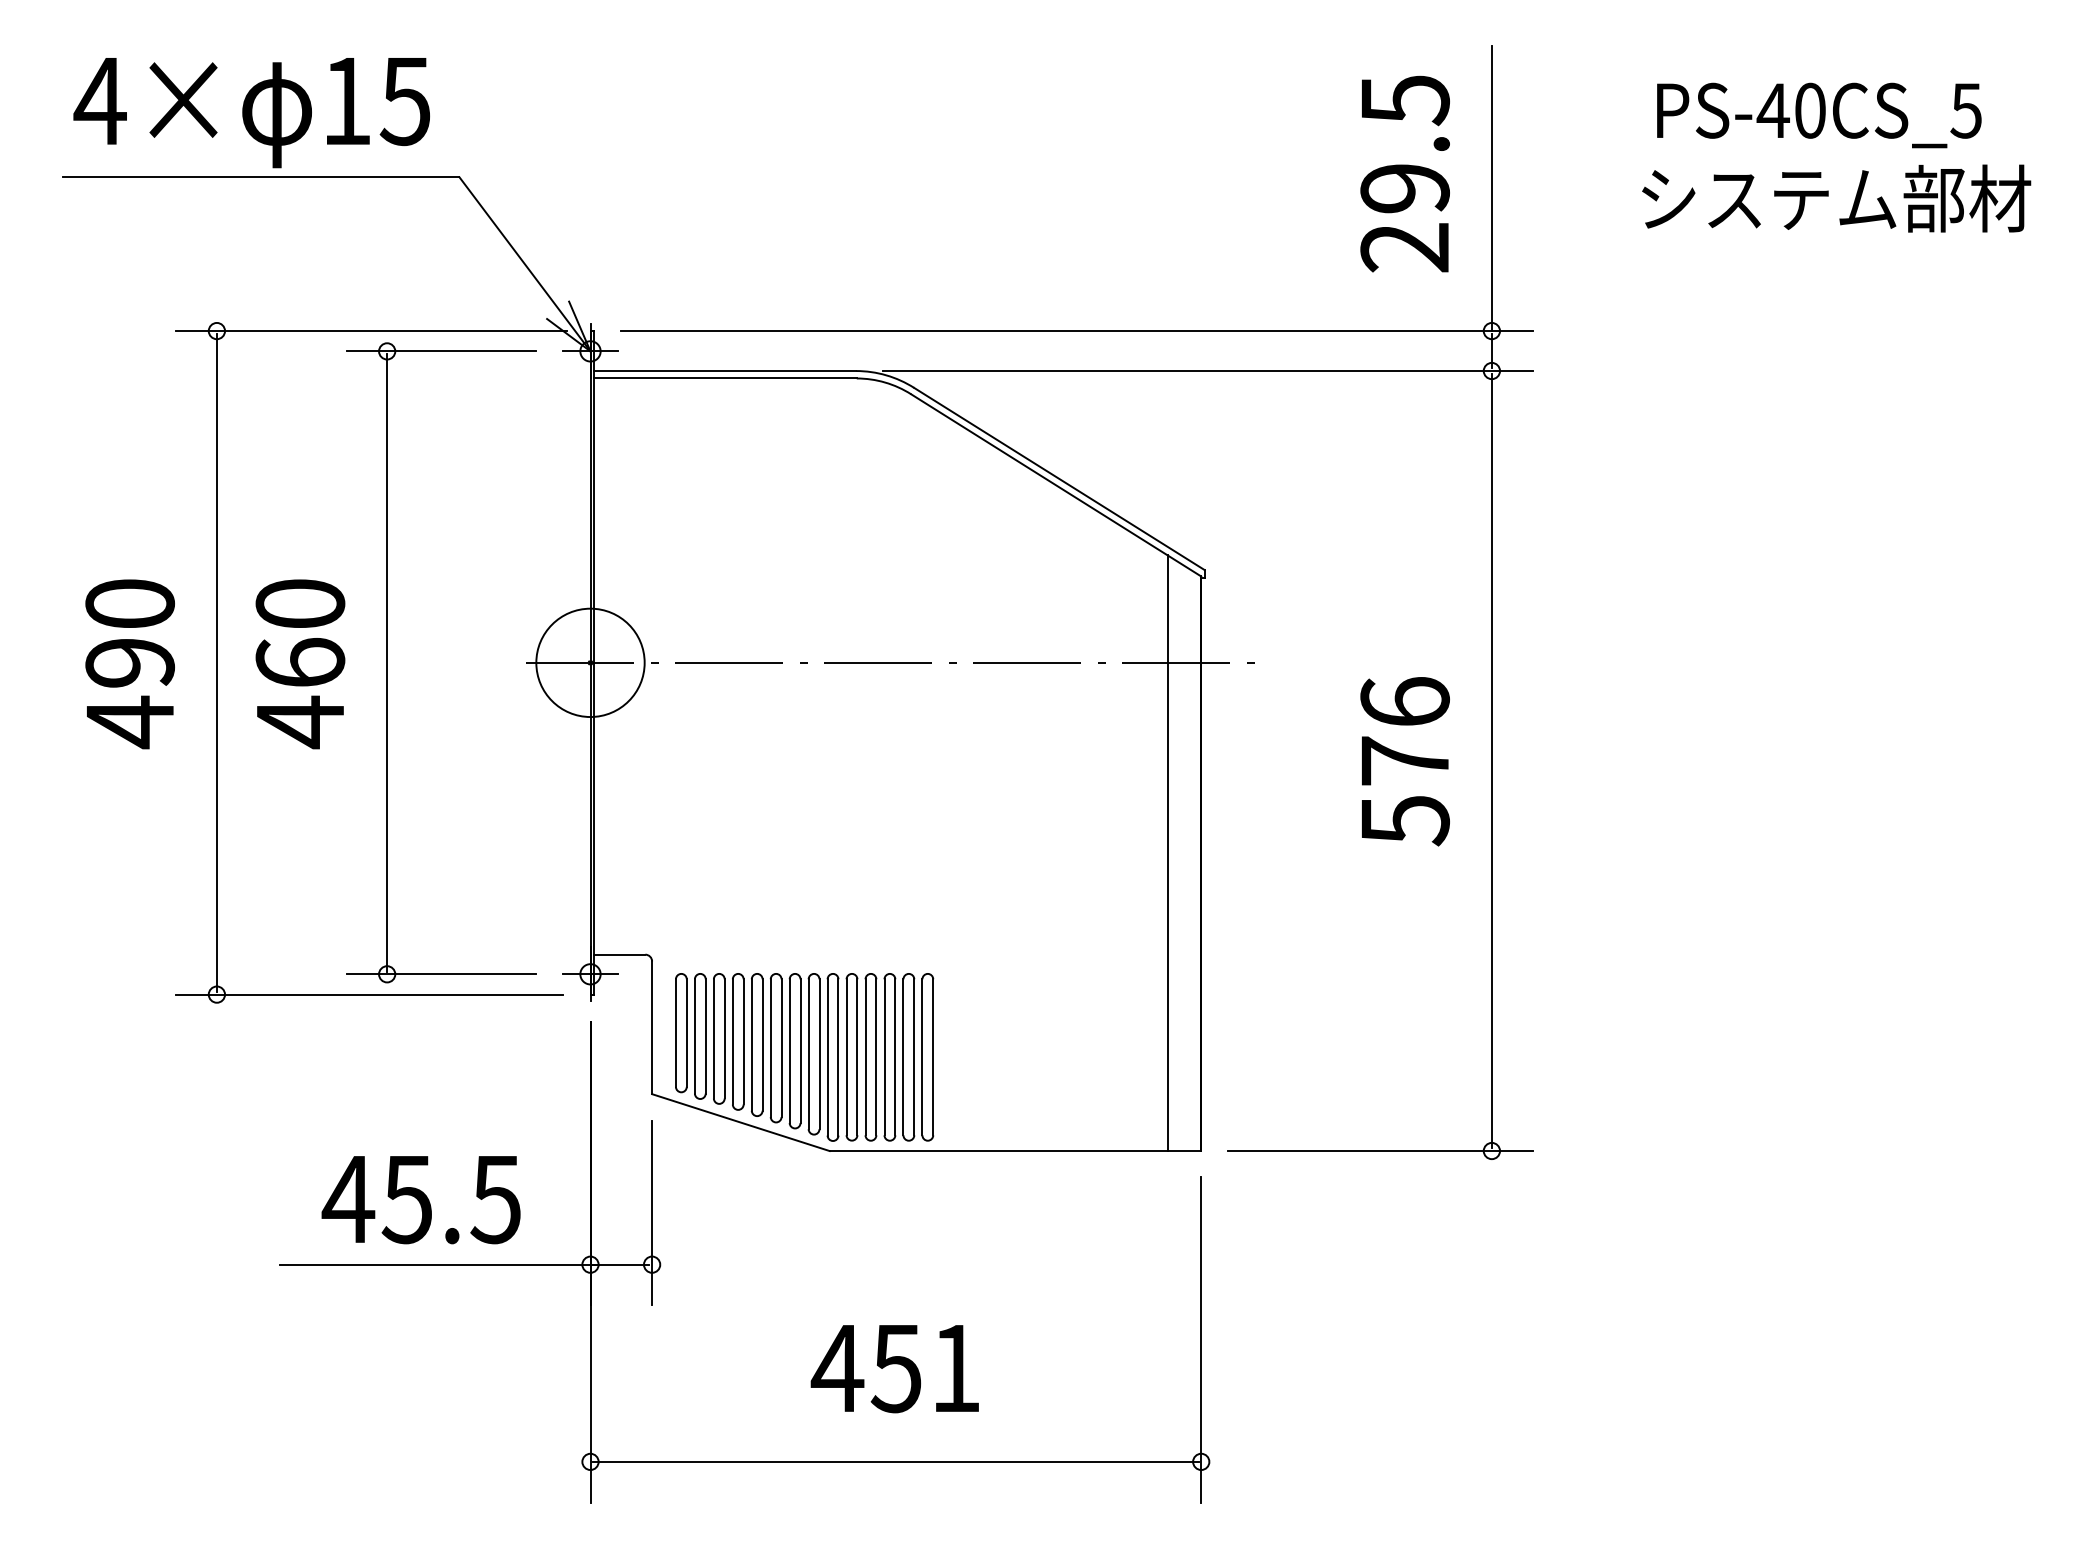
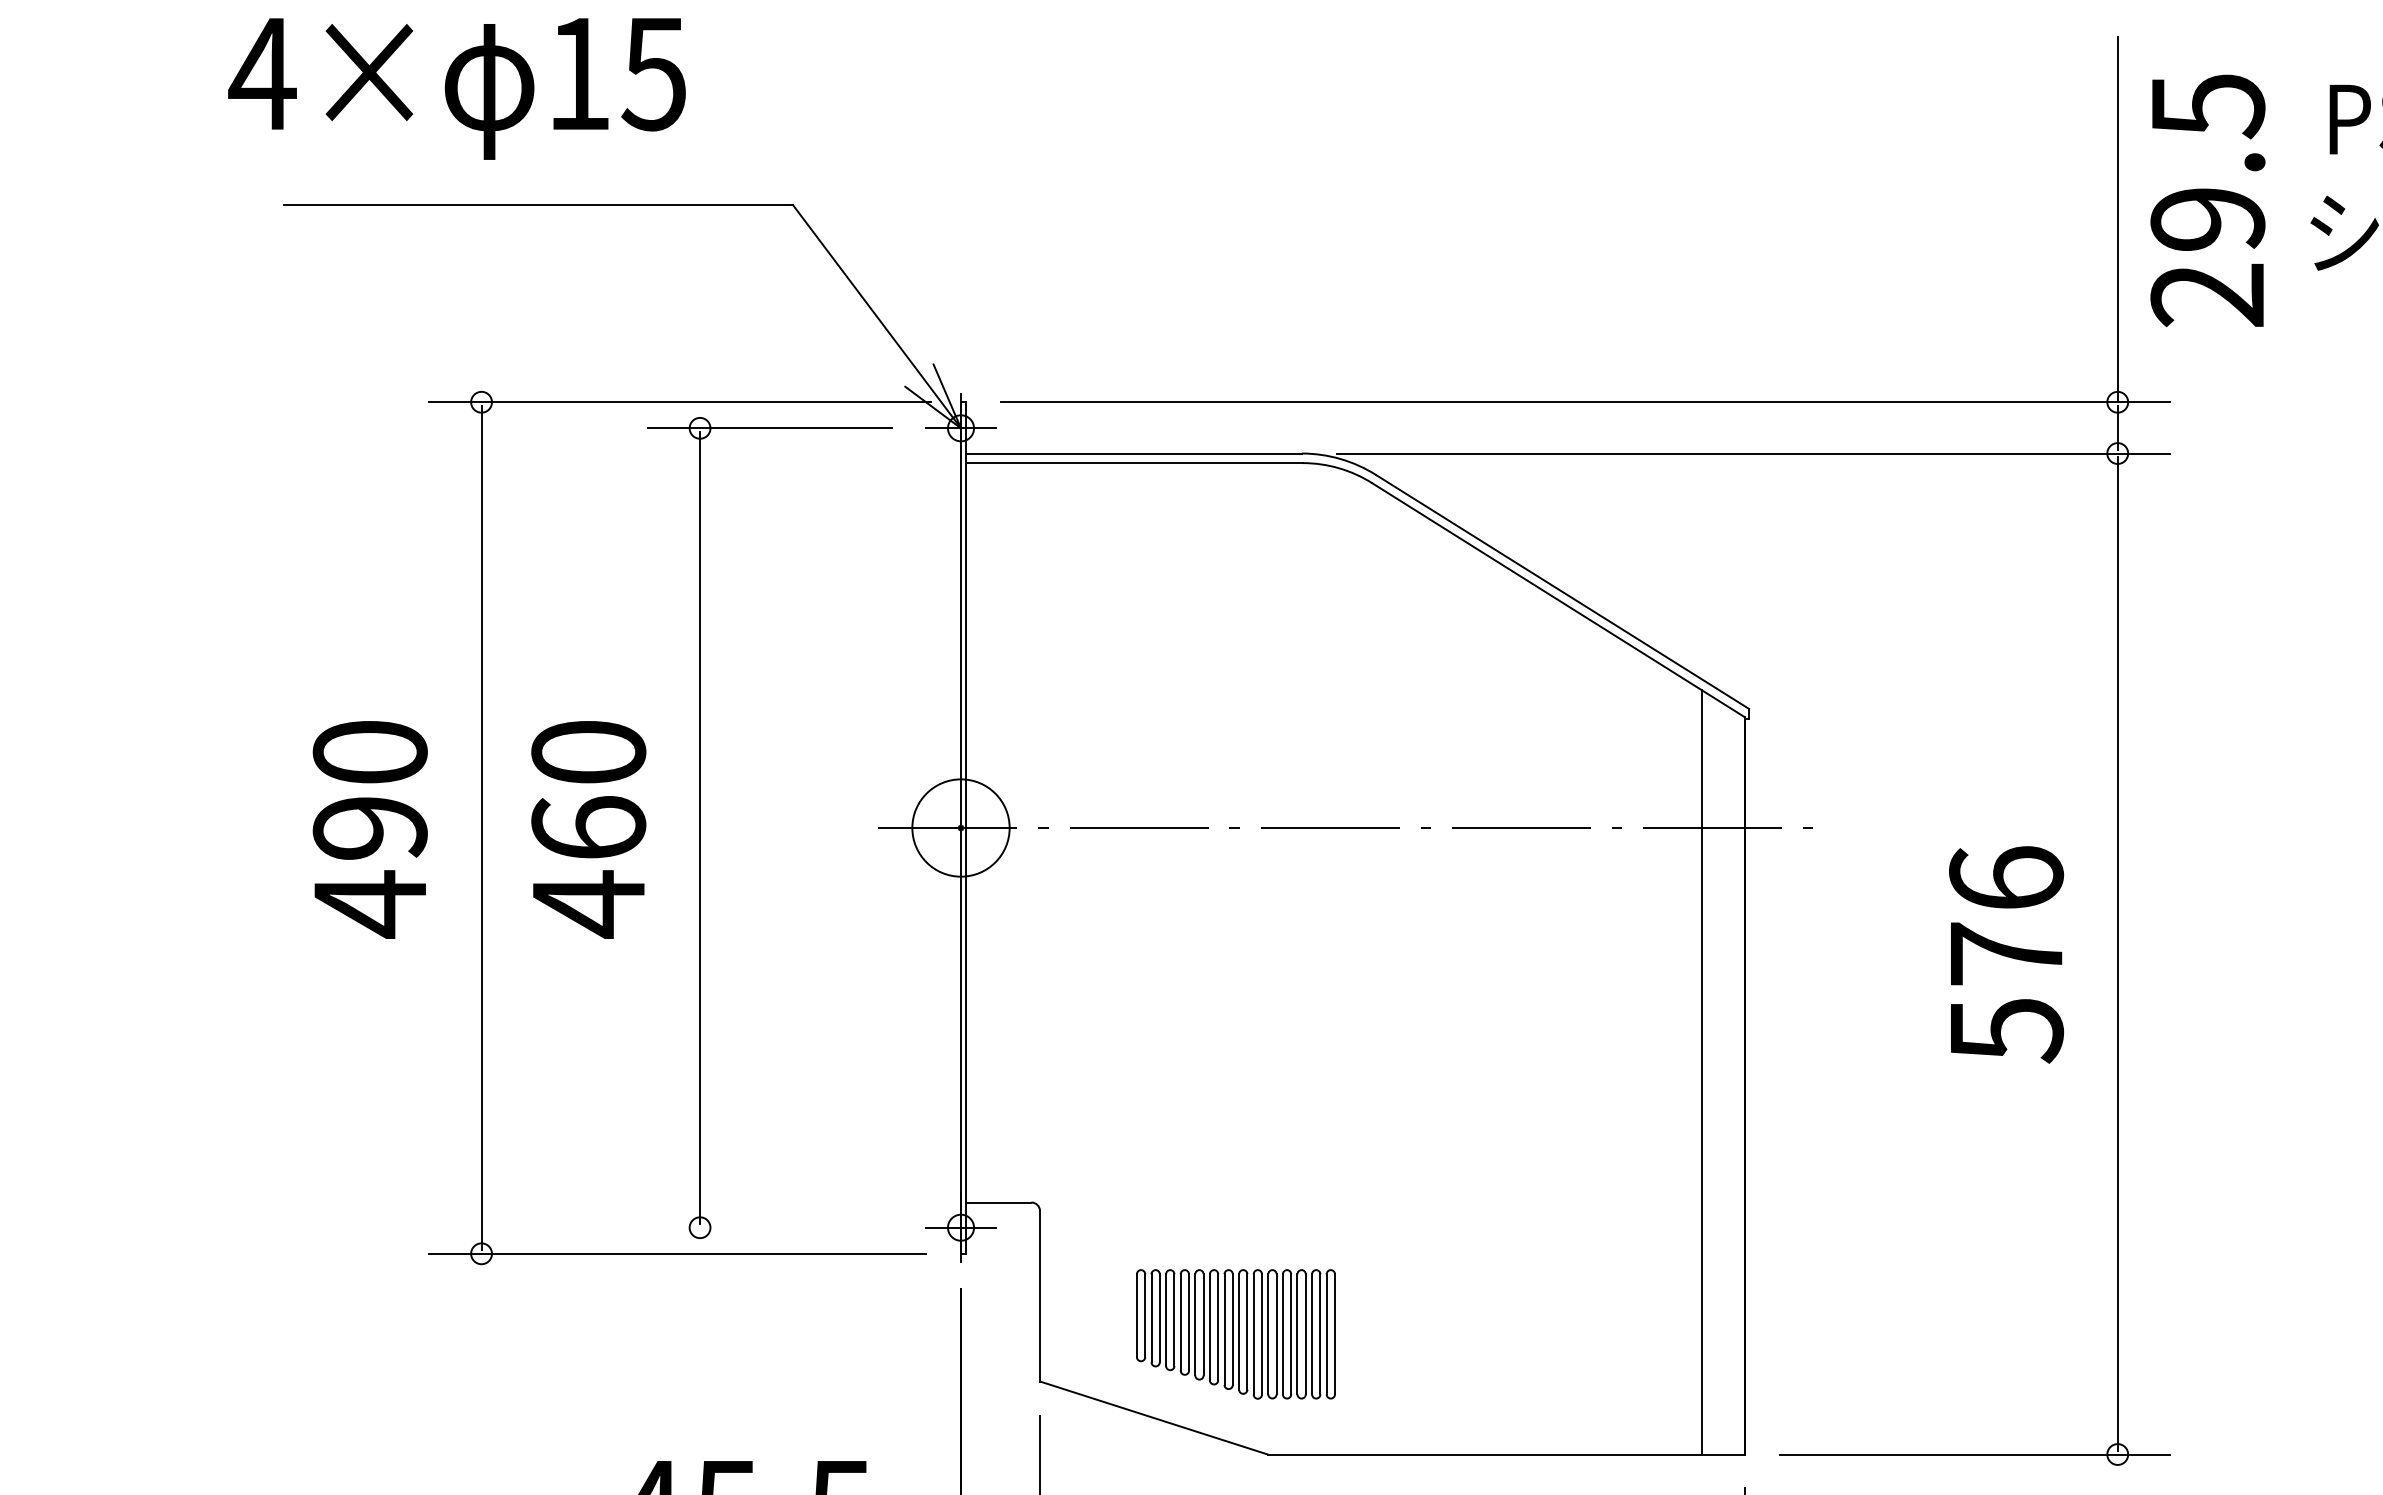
text: (251, 113) -> (456, 89), moved
text: (1404, 173) -> (2207, 200), moved
circle: (590, 662) -> (961, 827), size x0.7
line: (441, 974) -> (769, 1227), removed
part: (804, 1057) -> (1235, 1334), size x0.6

